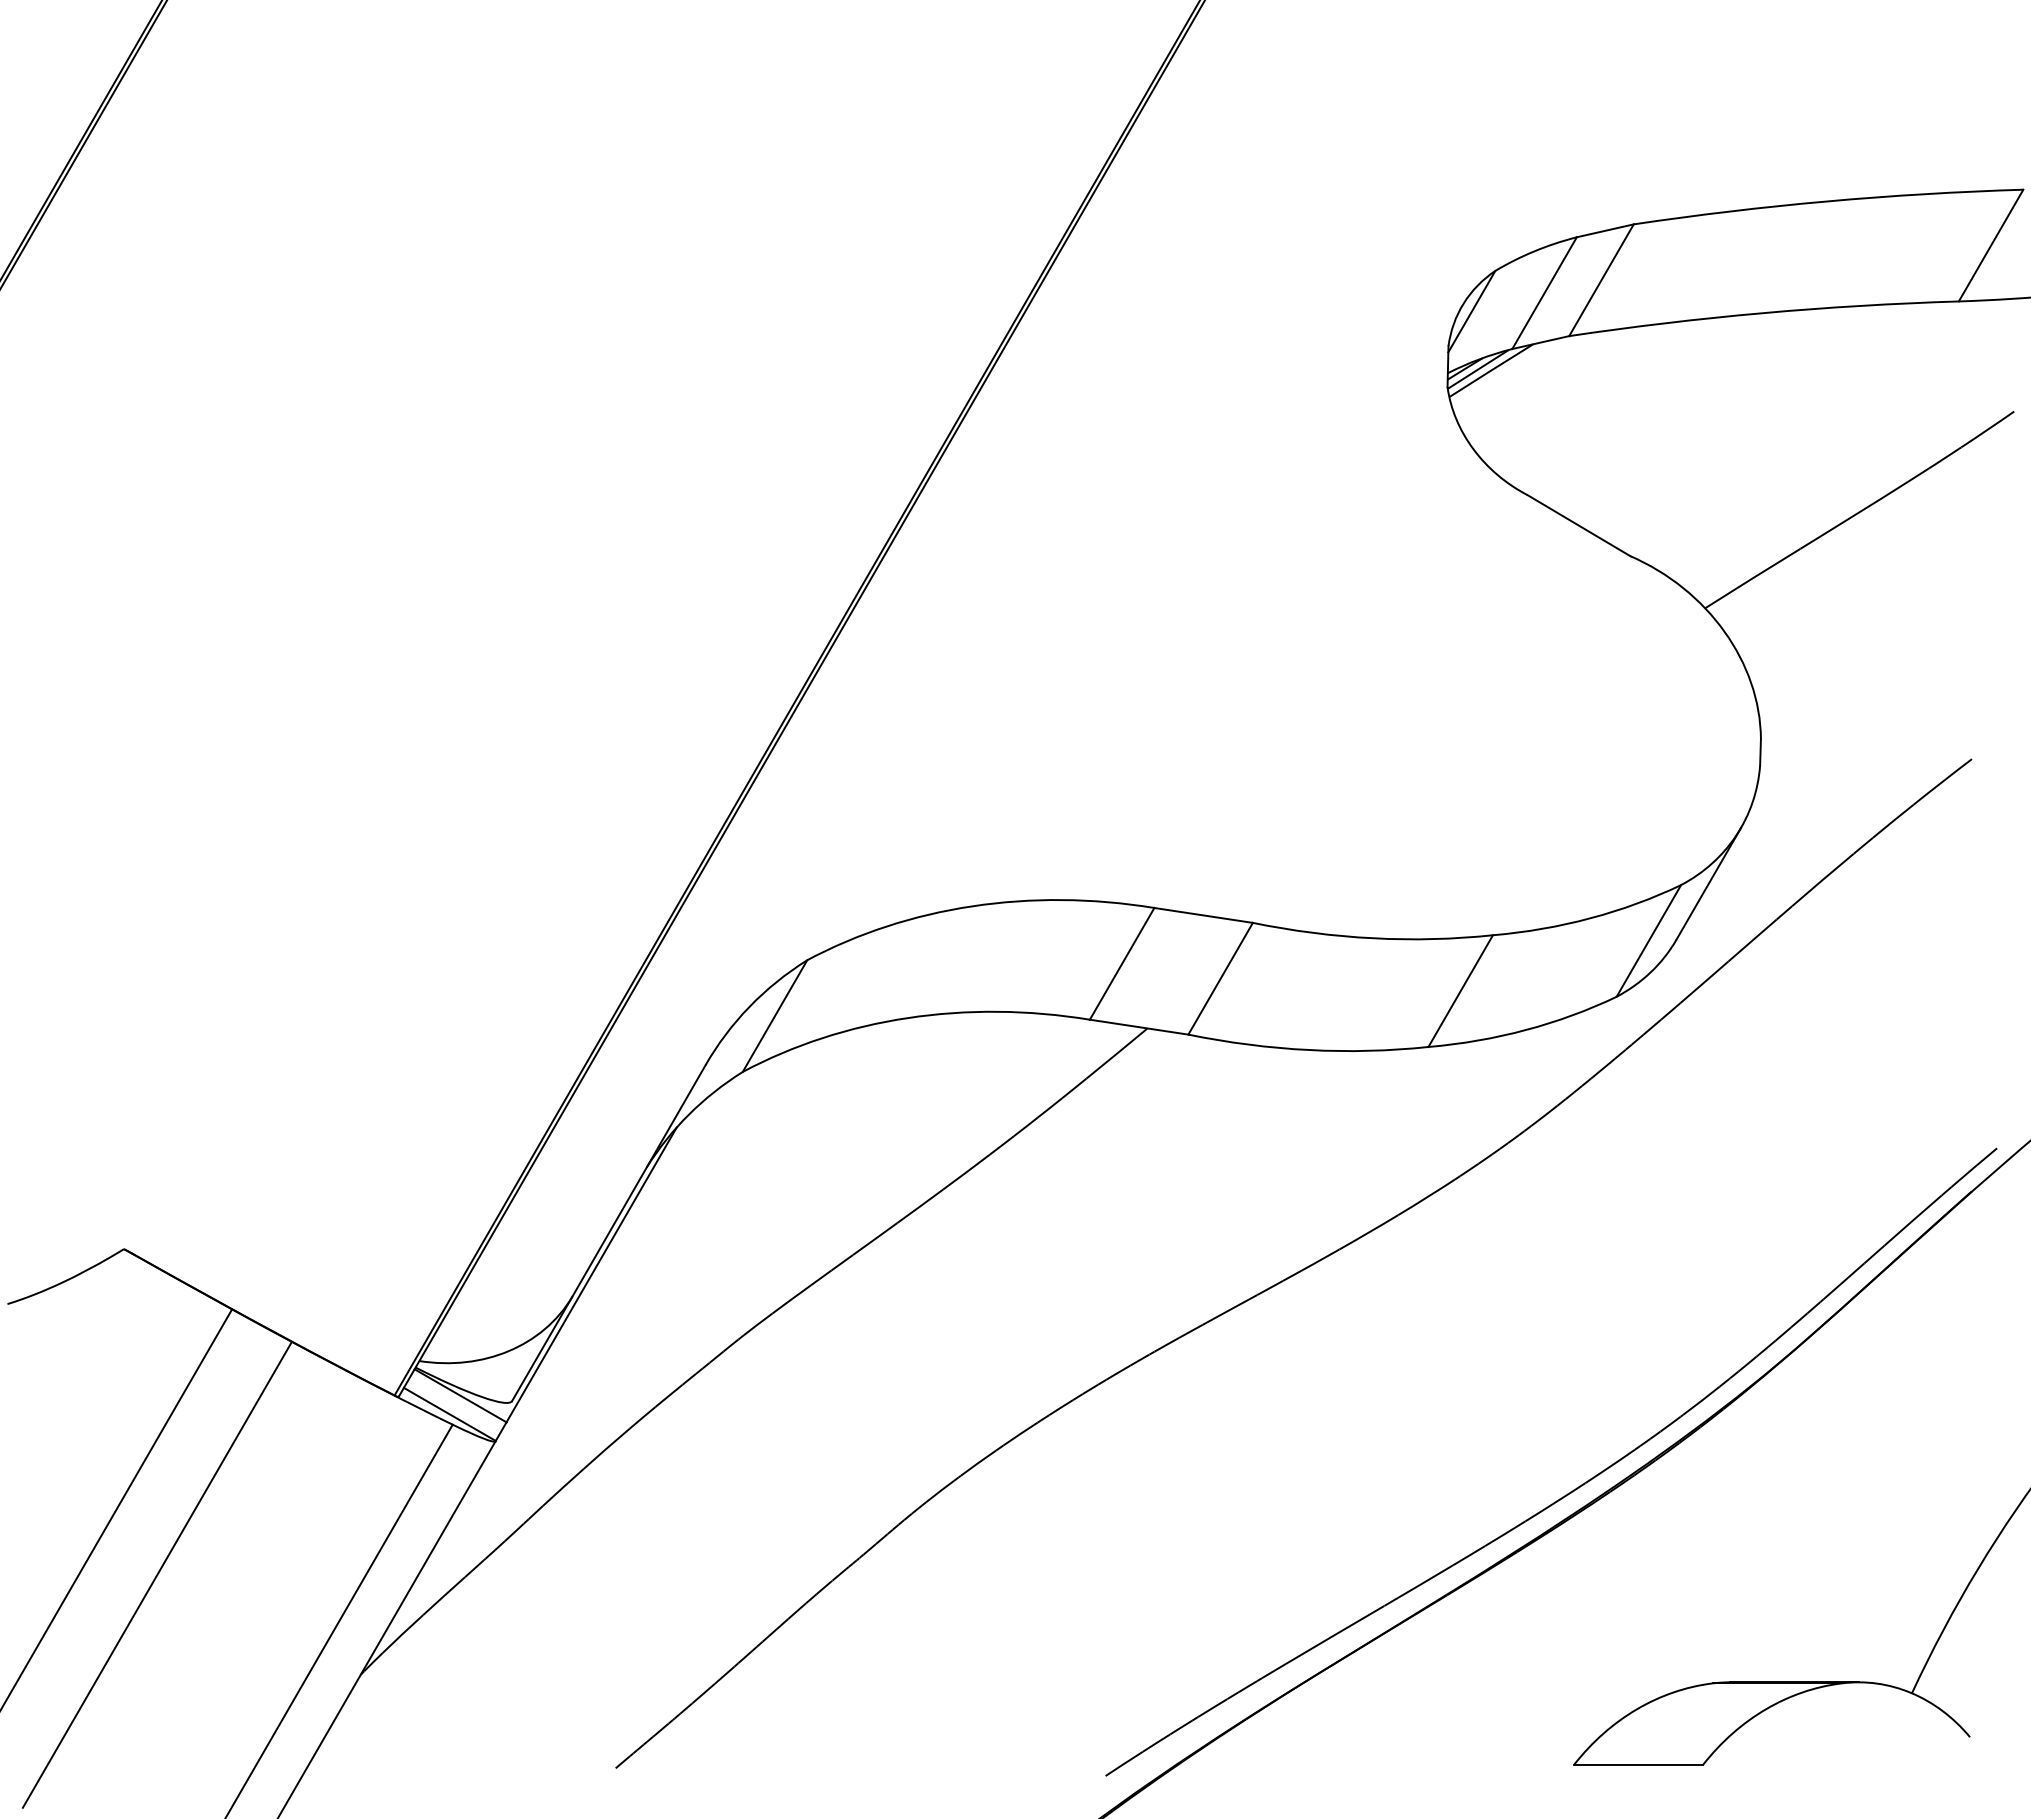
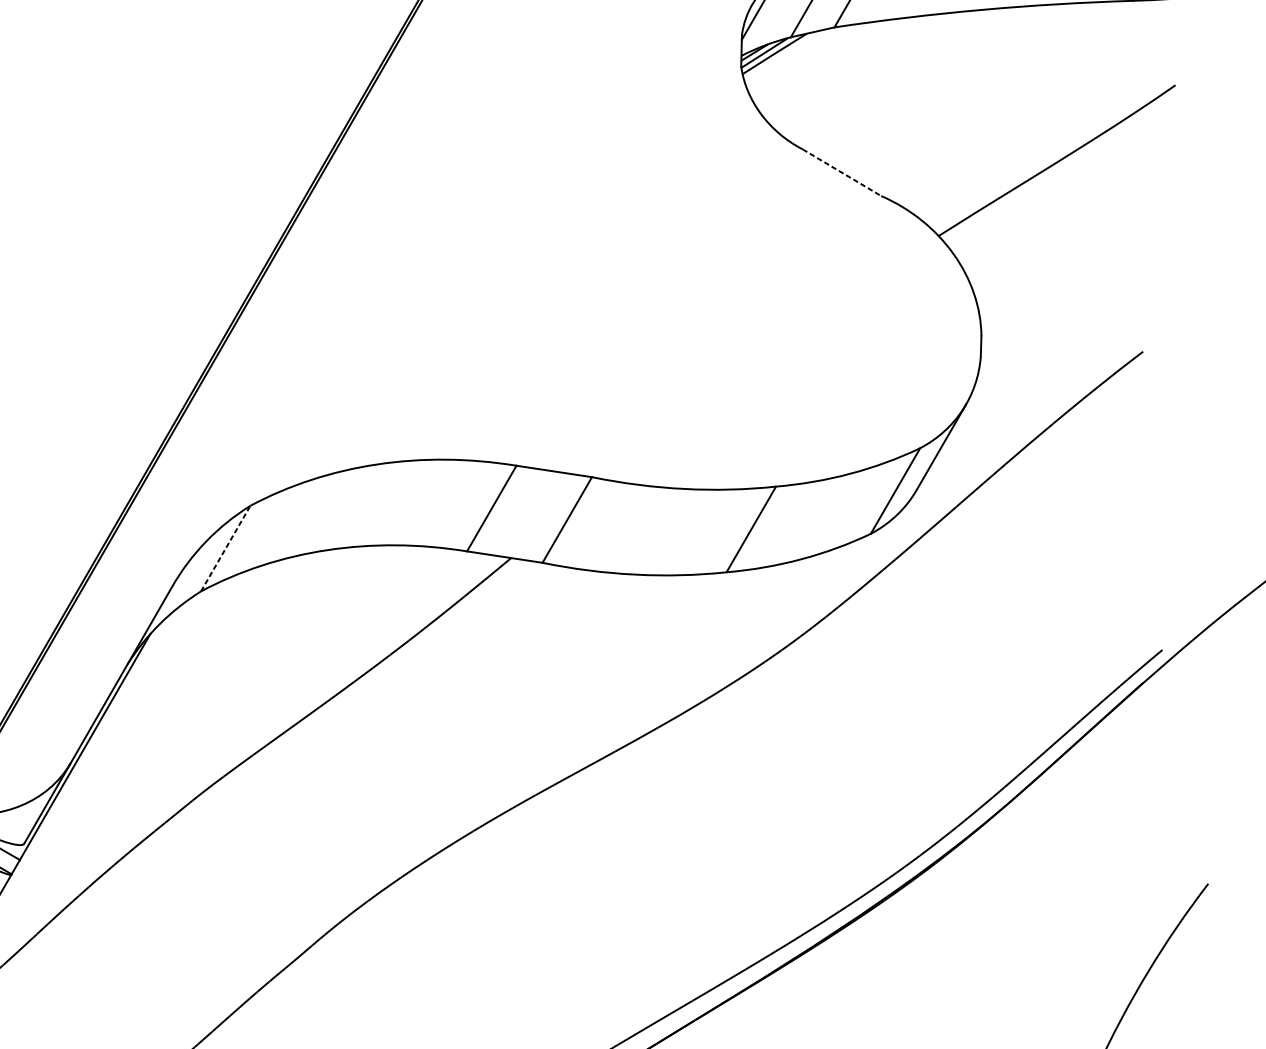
line: (1578, 525) -> (841, 172), solid -> dashed
line: (775, 1016) -> (226, 548), solid -> dashed

